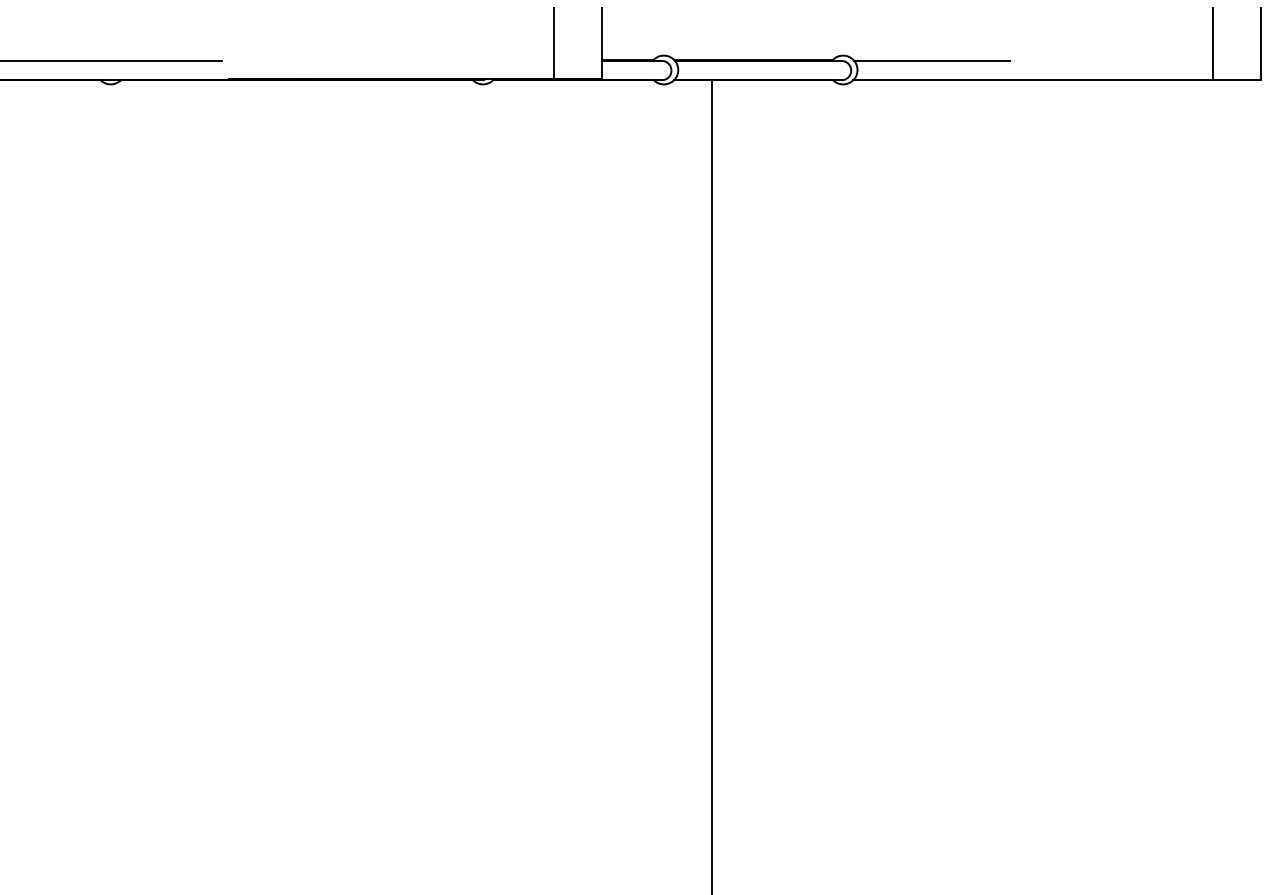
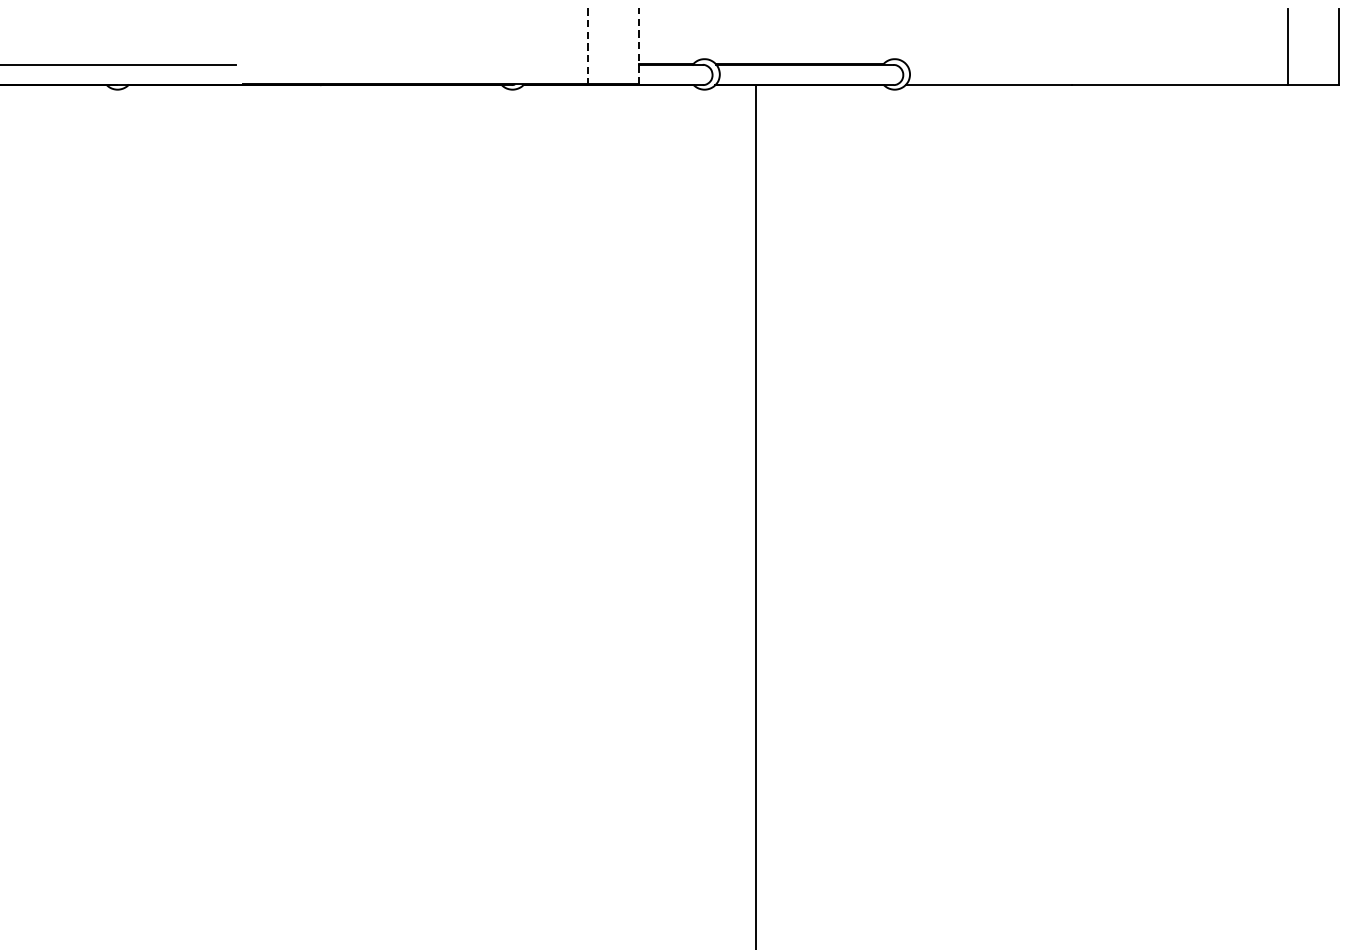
line: (553, 43) -> (587, 46), solid -> dashed
line: (601, 43) -> (638, 46), solid -> dashed
line: (932, 61) -> (989, 65), removed

